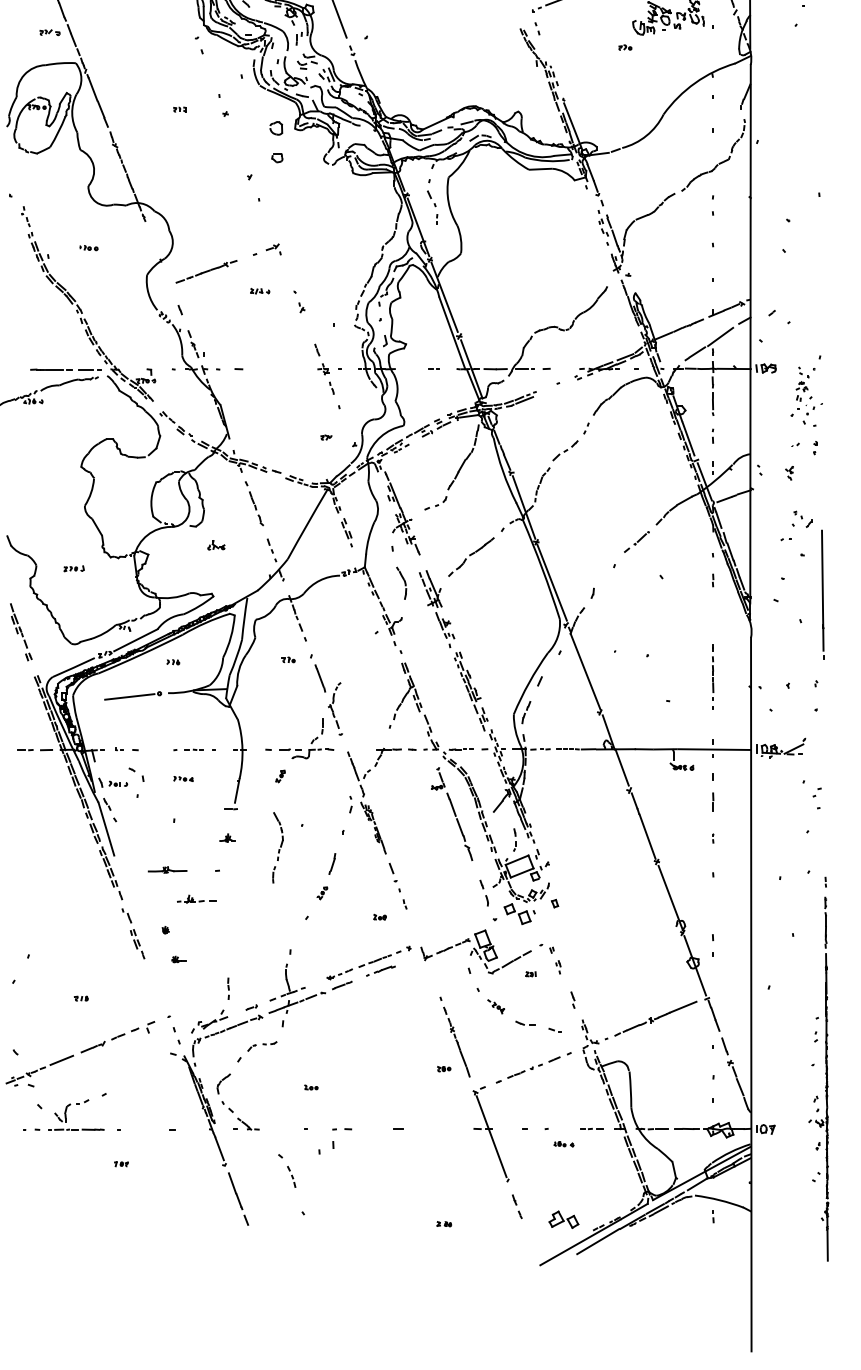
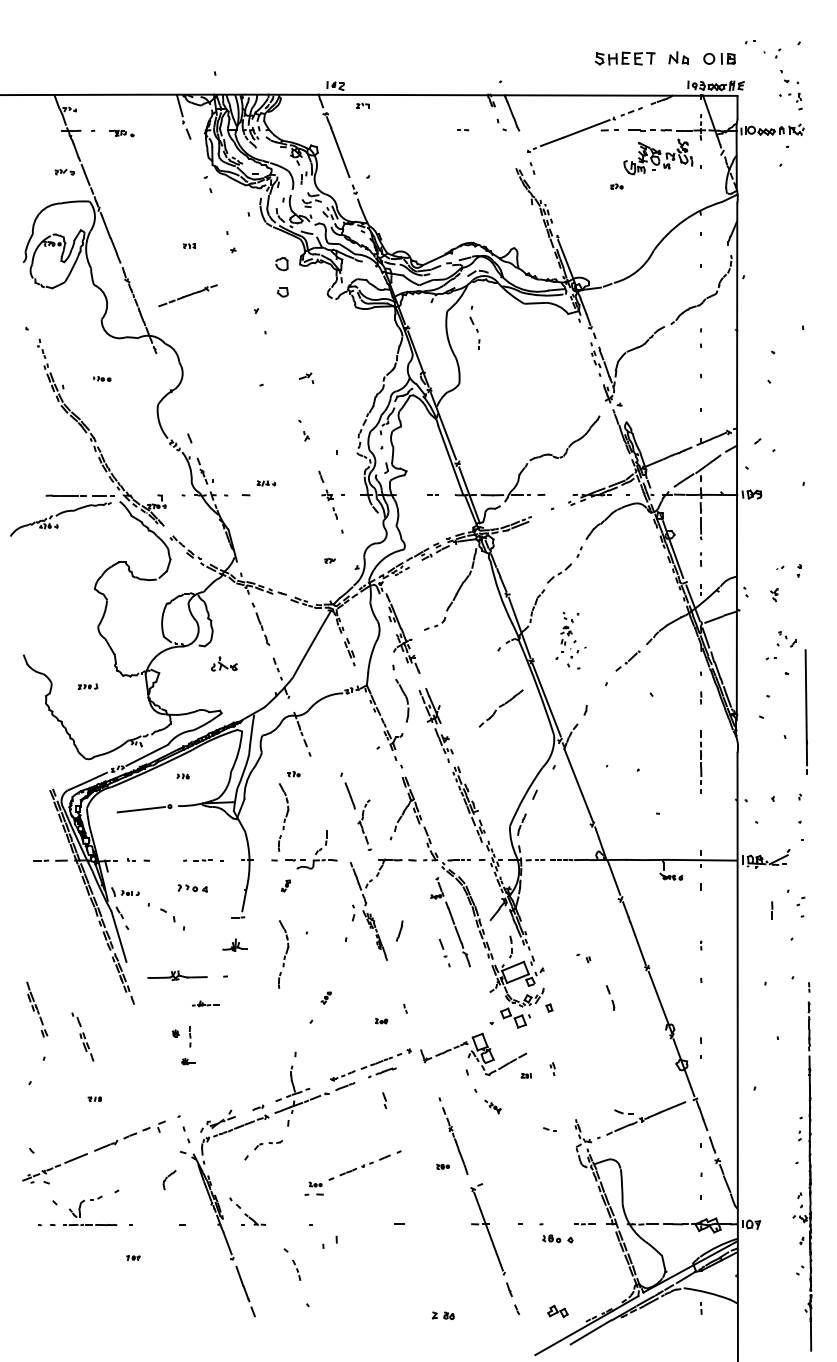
part: (432, 201) -> (474, 327), moved
part: (273, 248) -> (306, 377), moved
part: (205, 271) -> (187, 295), moved
part: (260, 291) -> (266, 483), moved
part: (806, 396) -> (570, 640), moved
part: (216, 545) -> (224, 664), size x1.6
part: (470, 557) -> (500, 708), moved
part: (400, 583) -> (401, 700), size x1.4
part: (21, 632) -> (37, 1009), moved
part: (713, 676) -> (701, 761), moved
part: (325, 694) -> (355, 811), moved
part: (277, 705) -> (283, 817), added
part: (136, 774) -> (167, 915), moved
part: (183, 779) -> (192, 888), size x1.6
line: (713, 800) -> (772, 909), moved
part: (227, 837) -> (235, 944), size x1.6
line: (332, 863) -> (399, 930), moved
part: (167, 869) -> (177, 975), size x1.6
part: (394, 877) -> (444, 952), moved
part: (484, 892) -> (610, 997), moved
part: (196, 898) -> (205, 1003), size x0.7
part: (133, 933) -> (82, 1036), moved
part: (546, 948) -> (583, 958), moved
part: (227, 988) -> (189, 1036), moved
part: (572, 999) -> (384, 1100), moved
part: (524, 1022) -> (623, 1111), moved
part: (533, 1067) -> (364, 1165), moved
part: (223, 1084) -> (169, 1180), moved
part: (341, 1129) -> (313, 1194), moved
part: (564, 1143) -> (558, 1238), size x1.6
part: (517, 1206) -> (513, 1298), size x1.4
part: (563, 1219) -> (557, 1311), size x0.7
part: (443, 1224) -> (442, 1315), size x1.6

